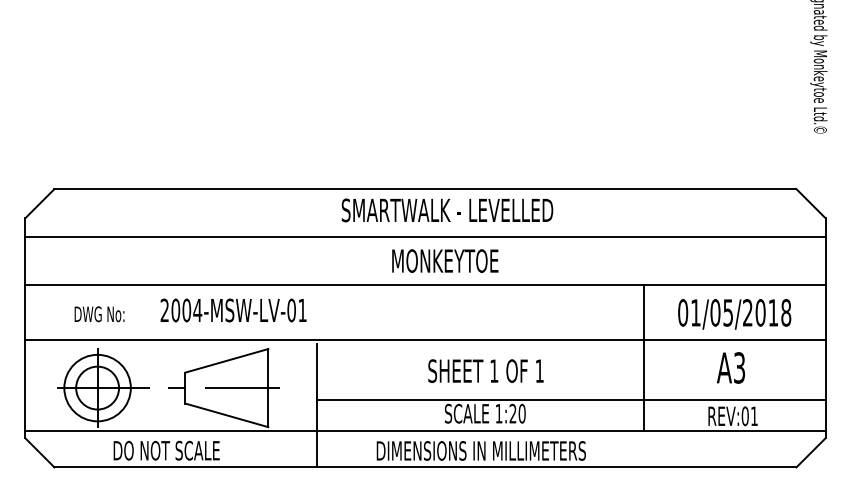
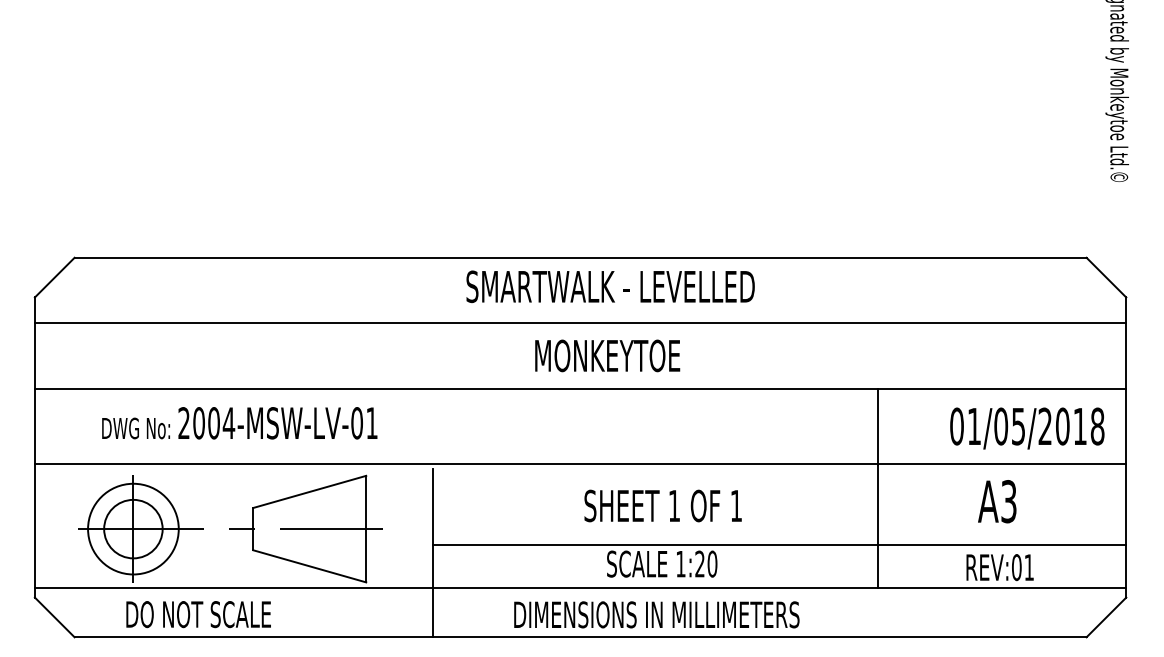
text: (233, 310) -> (277, 423), moved
text: (734, 314) -> (1027, 428), moved
text: (166, 450) -> (198, 614), moved

